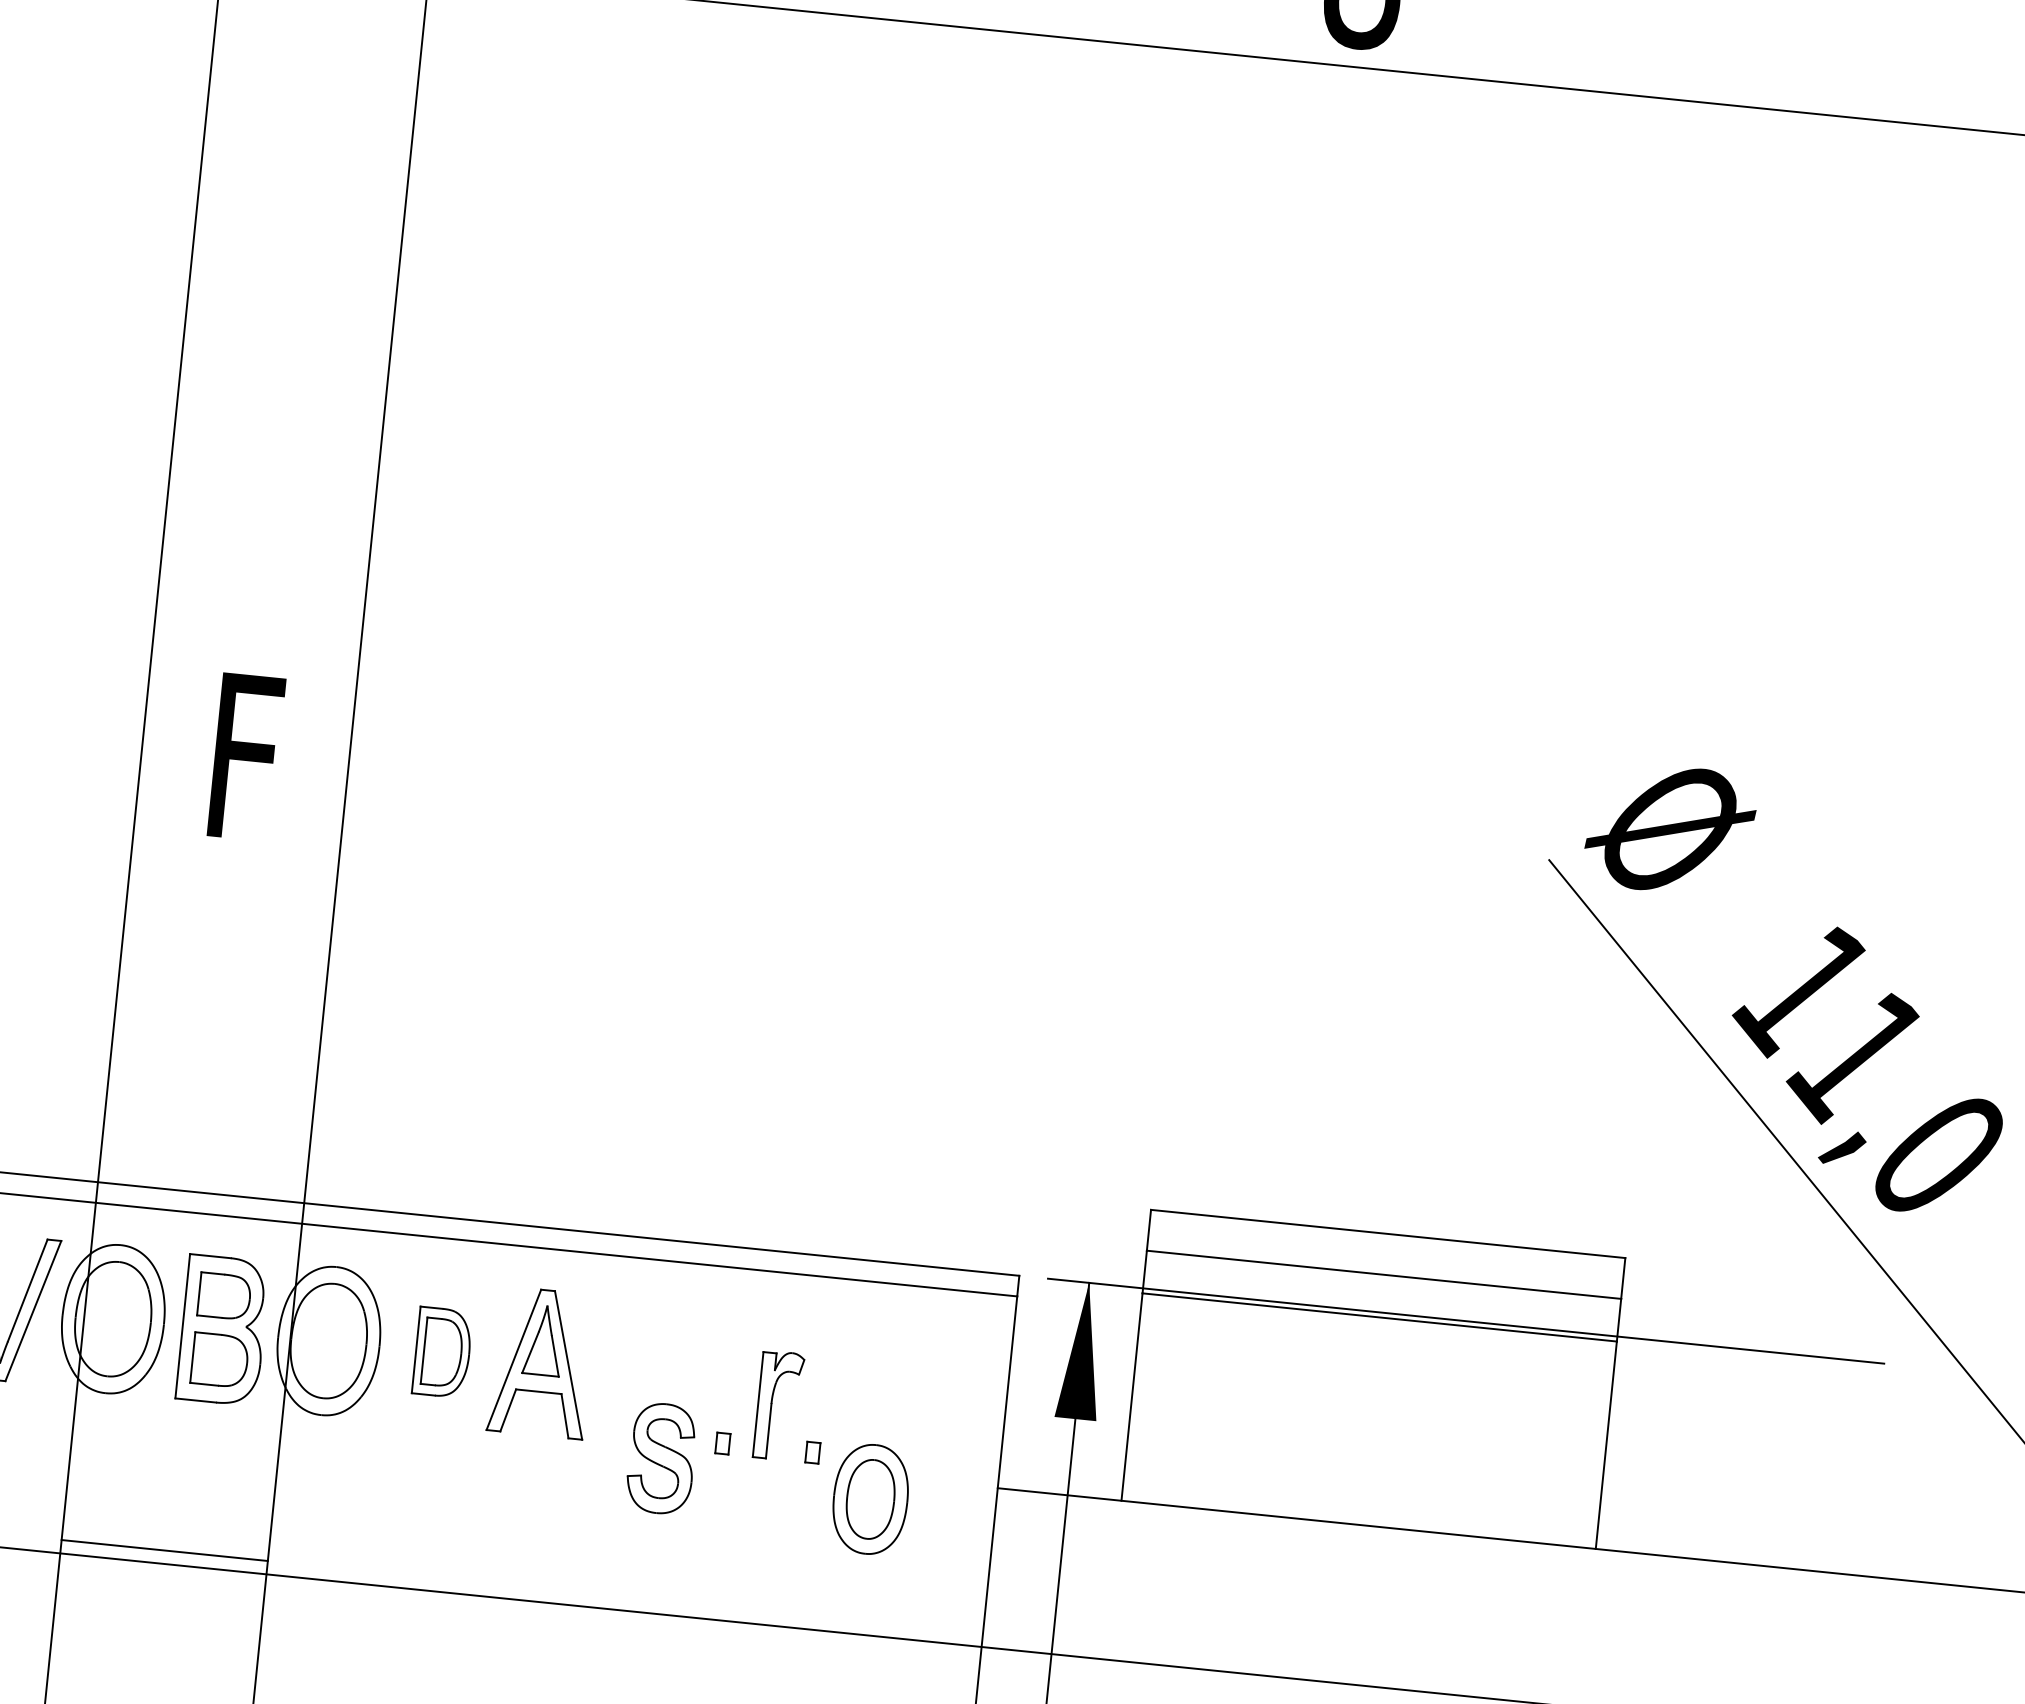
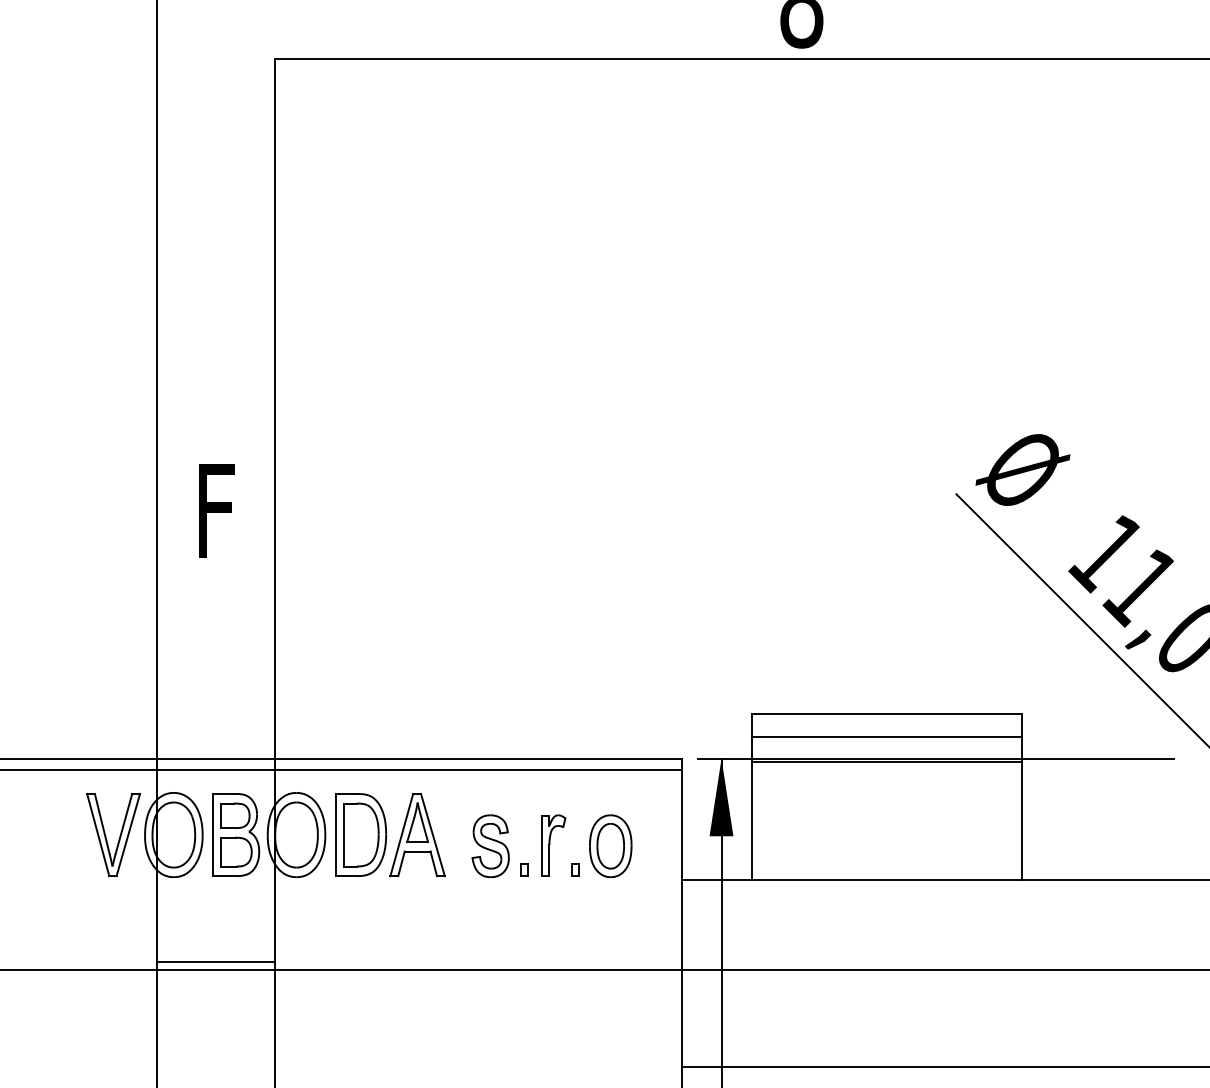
part: (443, 1351) -> (361, 834), size x1.67
part: (661, 1459) -> (490, 846), moved
part: (870, 1499) -> (610, 846), moved

